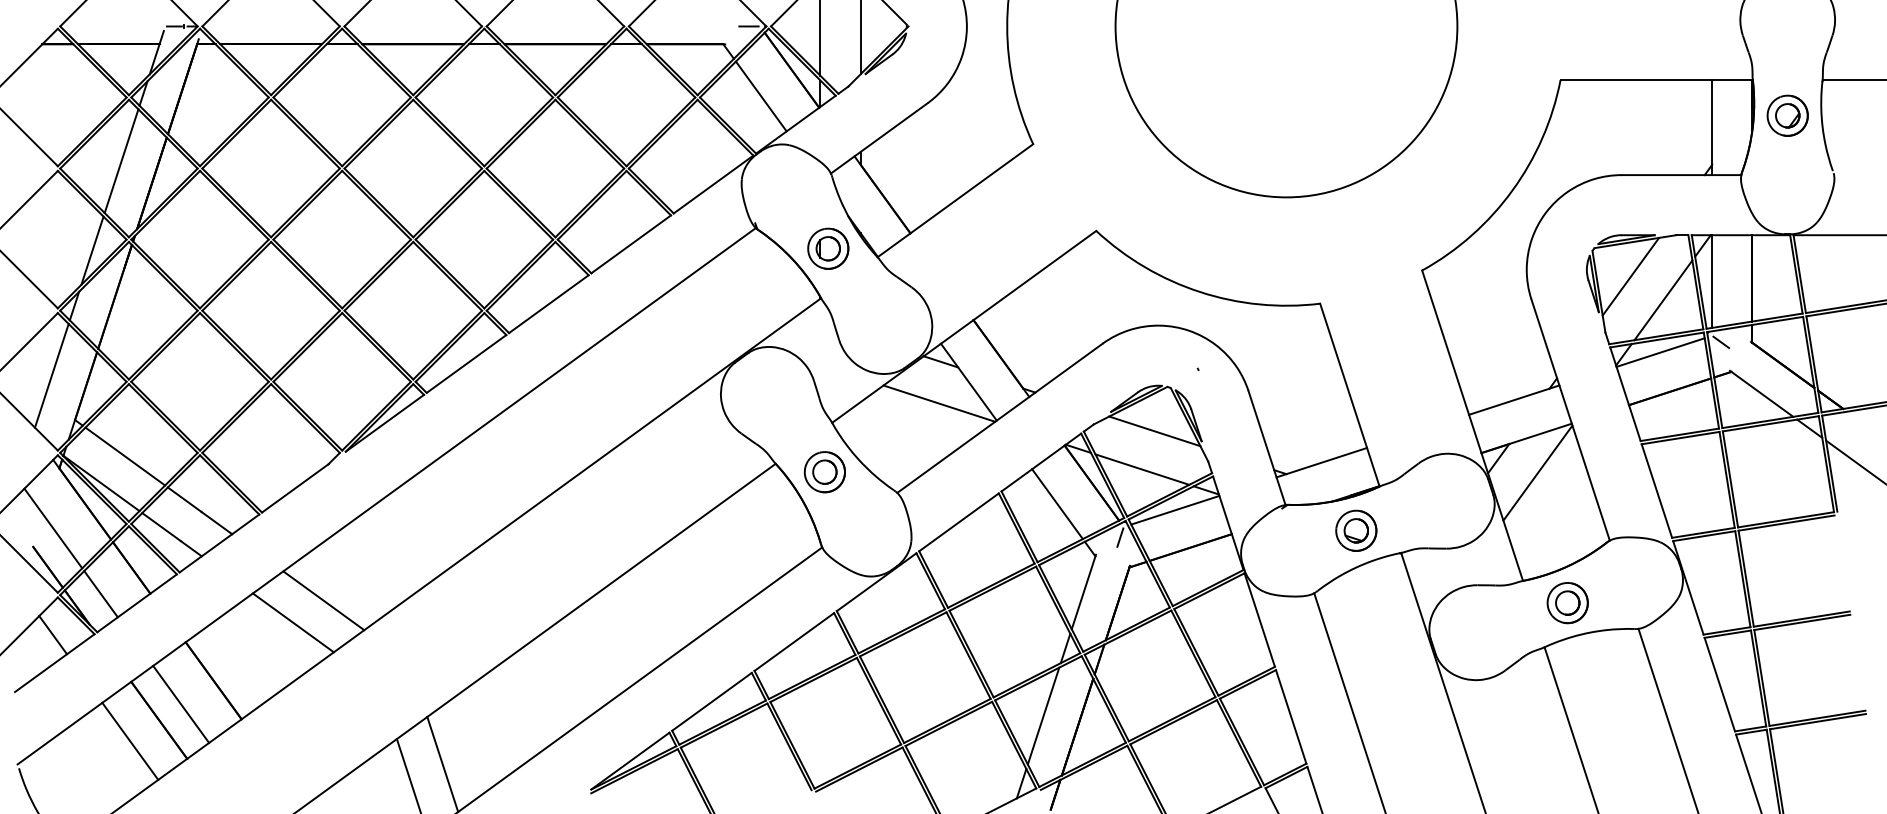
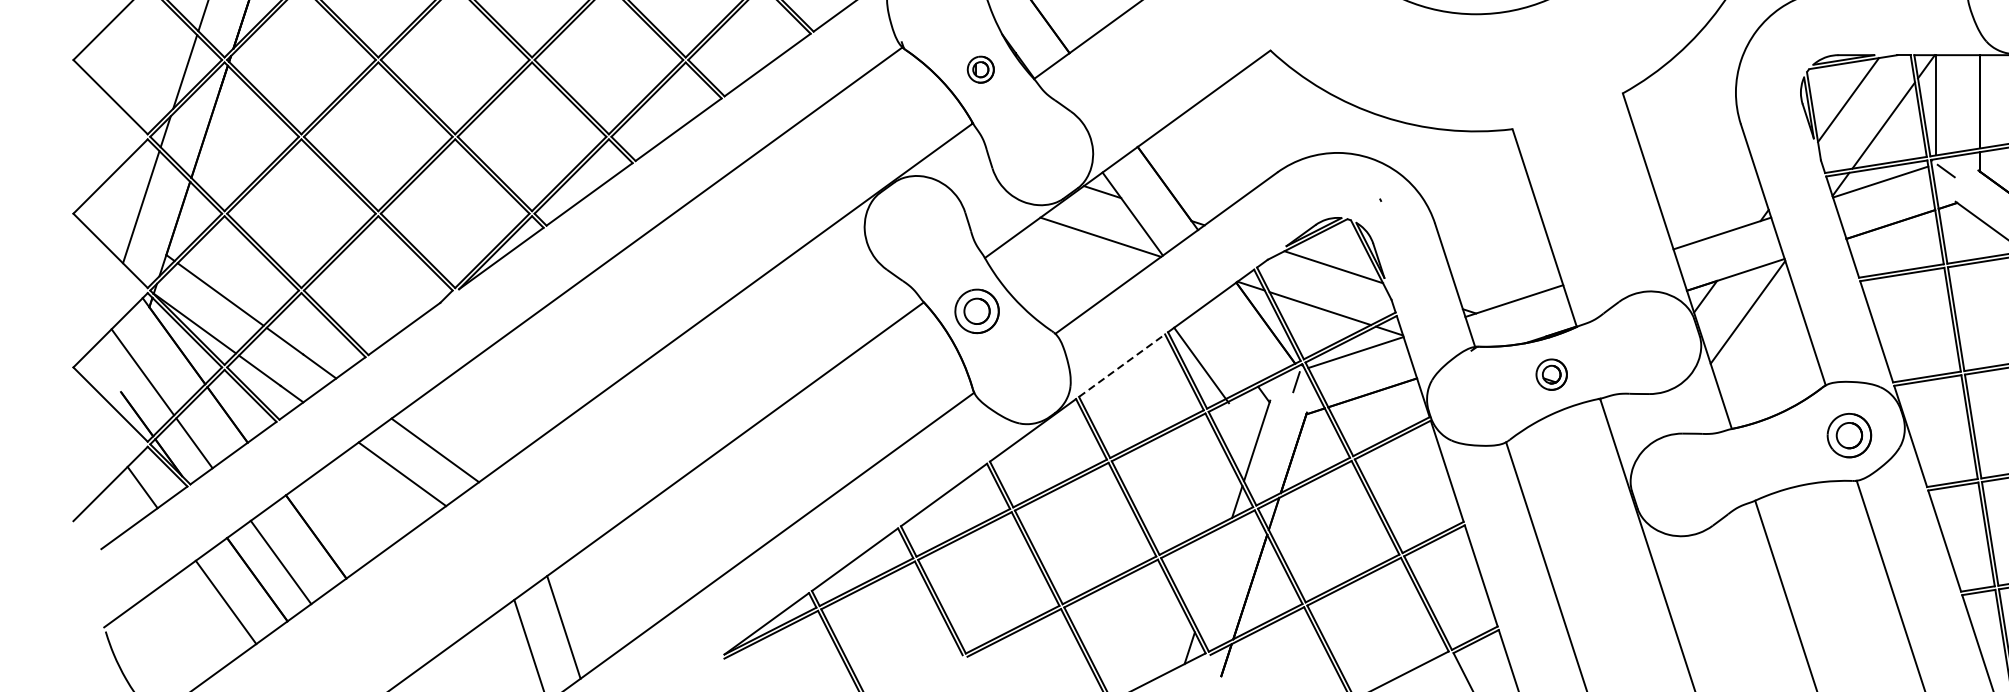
part: (828, 248) -> (980, 69), size x0.6
line: (1057, 504) -> (1201, 365), moved
line: (959, 522) -> (1122, 365), solid -> dashed
part: (1356, 530) -> (1551, 374), size x0.7
part: (1567, 603) -> (1849, 436), moved
line: (1043, 715) -> (1213, 574), removed

